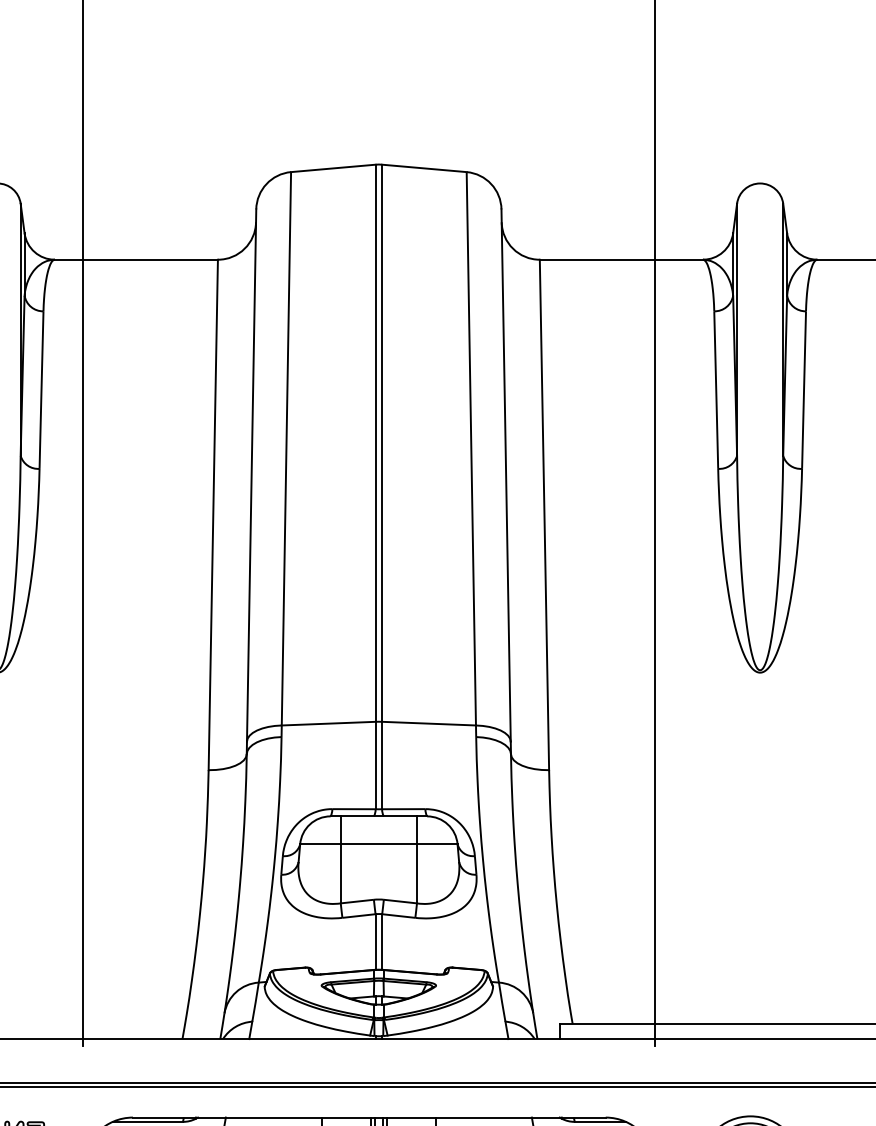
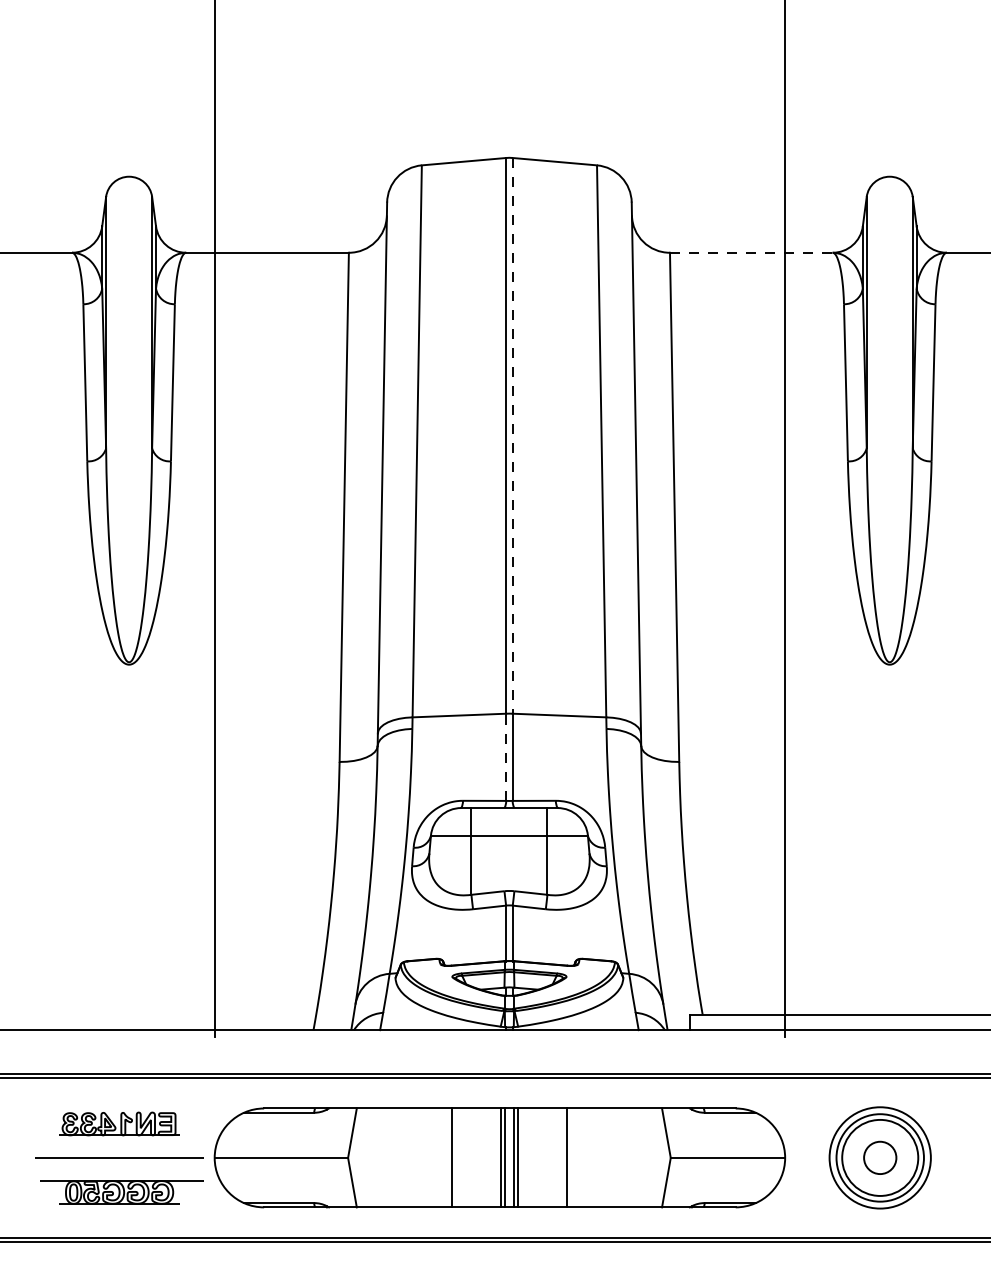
line: (621, 259) -> (751, 252), solid -> dashed
line: (381, 442) -> (512, 435), solid -> dashed
line: (375, 765) -> (506, 757), solid -> dashed

